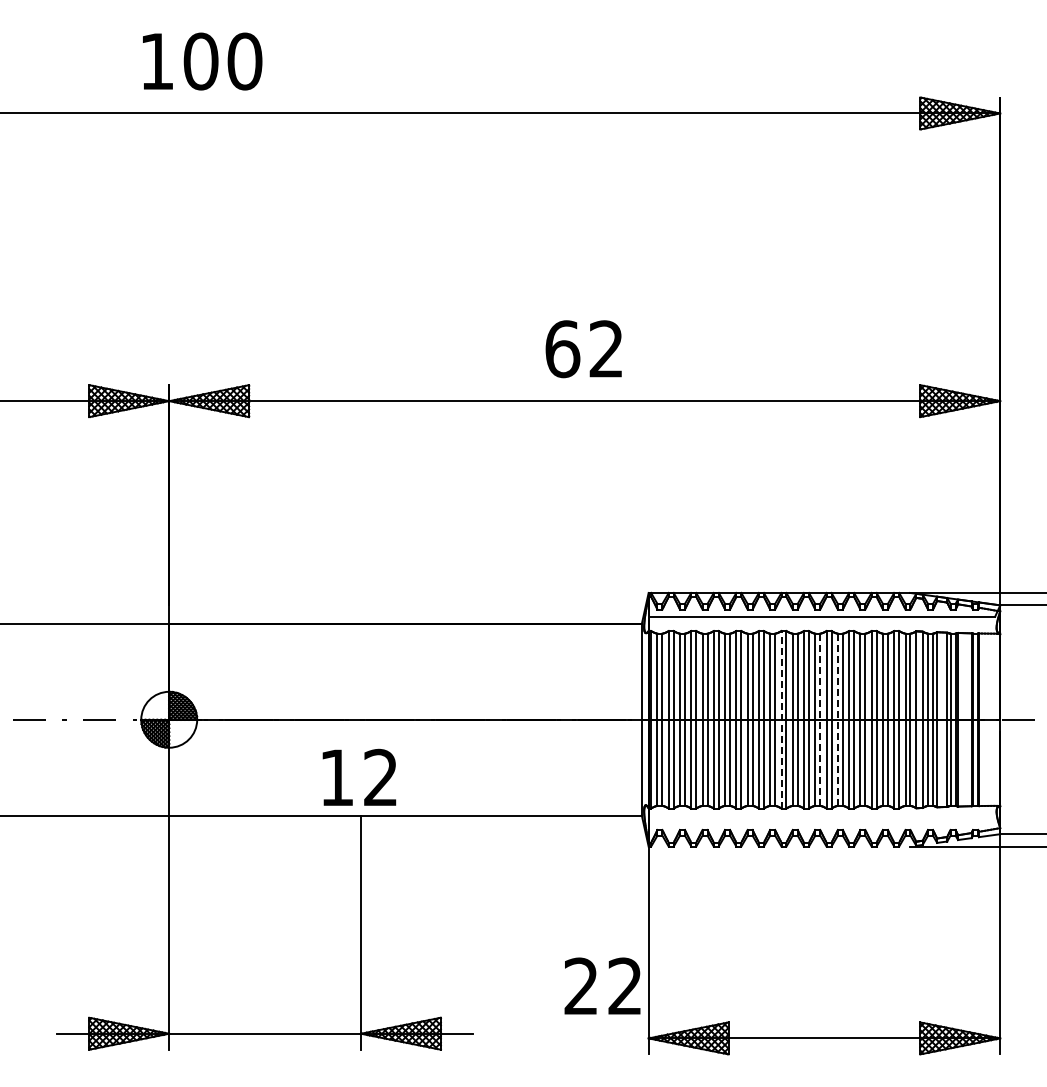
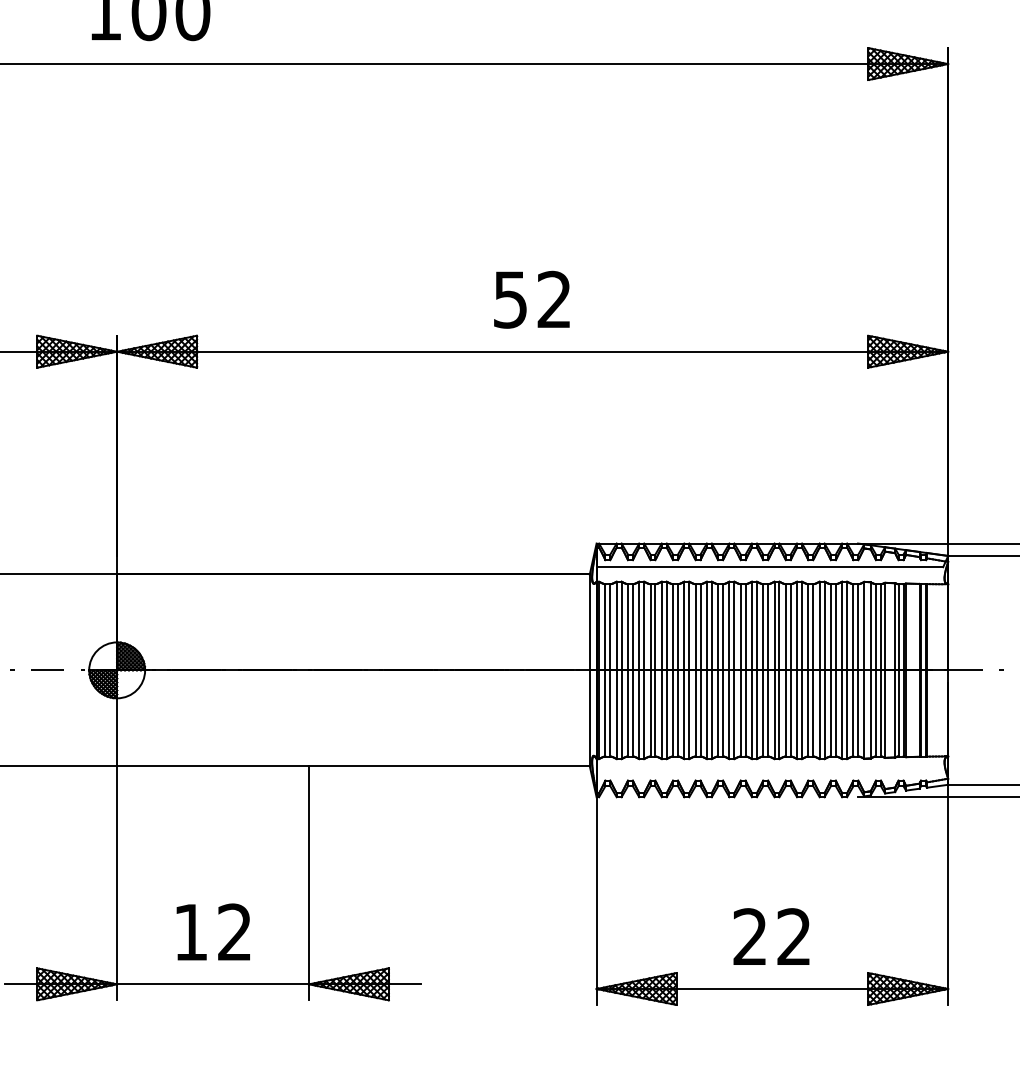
text: (562, 349) -> (510, 300), 62 -> 52
line: (781, 719) -> (729, 670), dashed -> solid
line: (820, 719) -> (768, 670), dashed -> solid
line: (837, 719) -> (785, 670), dashed -> solid
text: (359, 776) -> (213, 931), moved
text: (602, 985) -> (771, 936), moved

